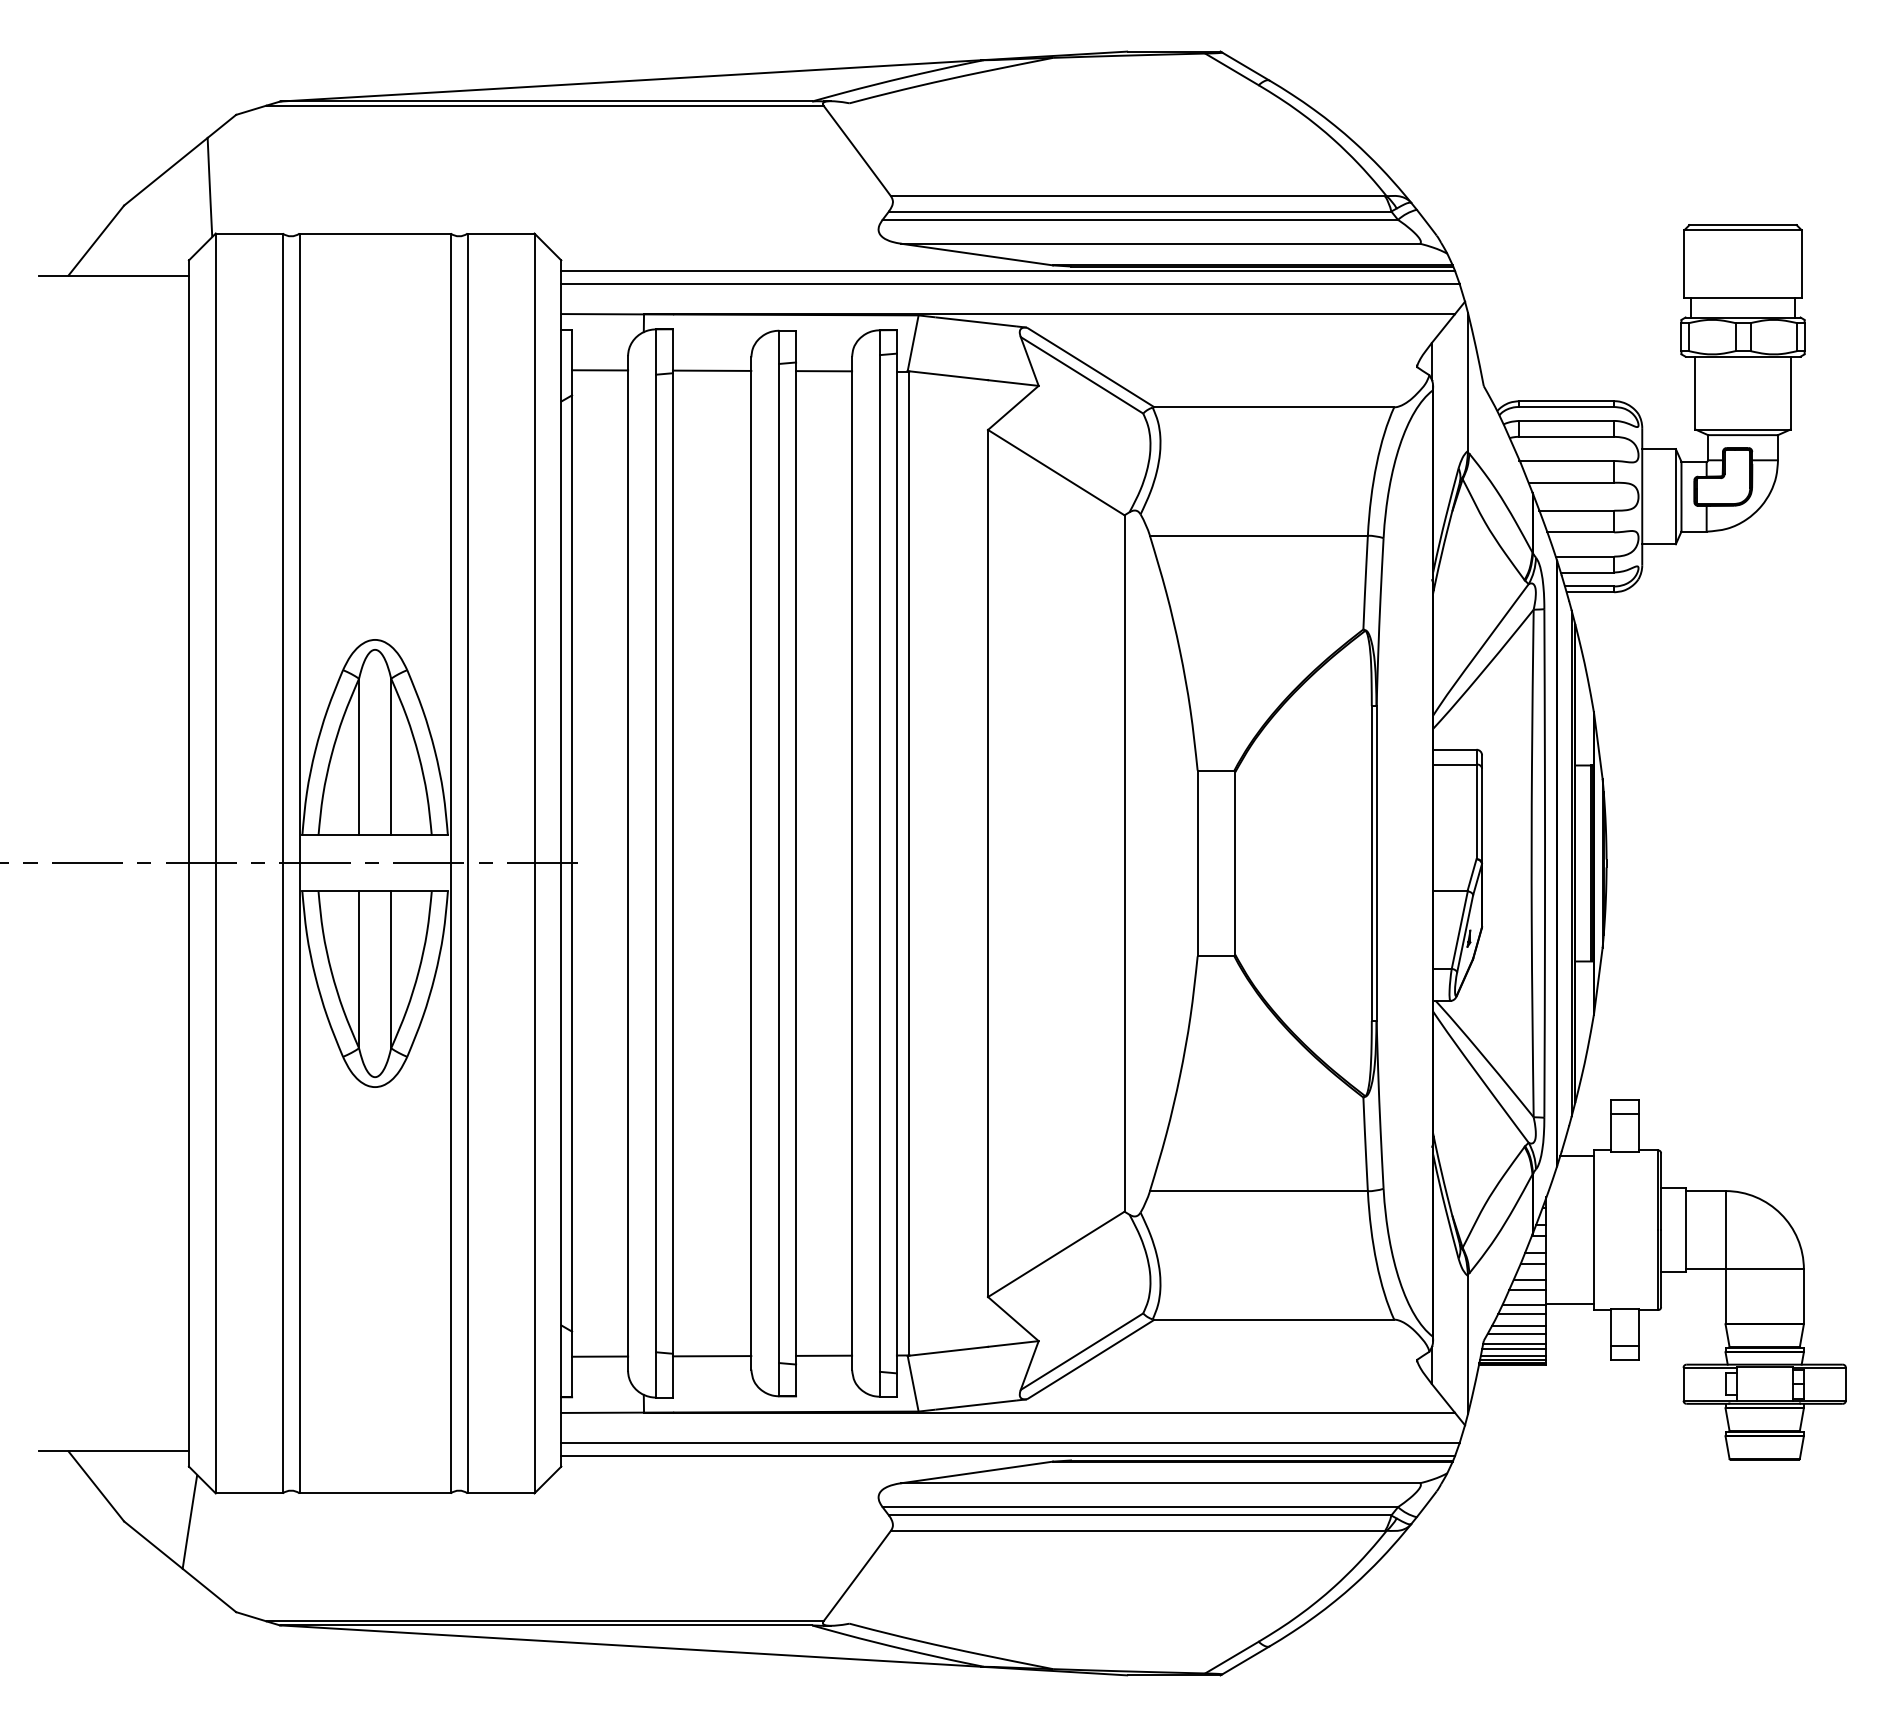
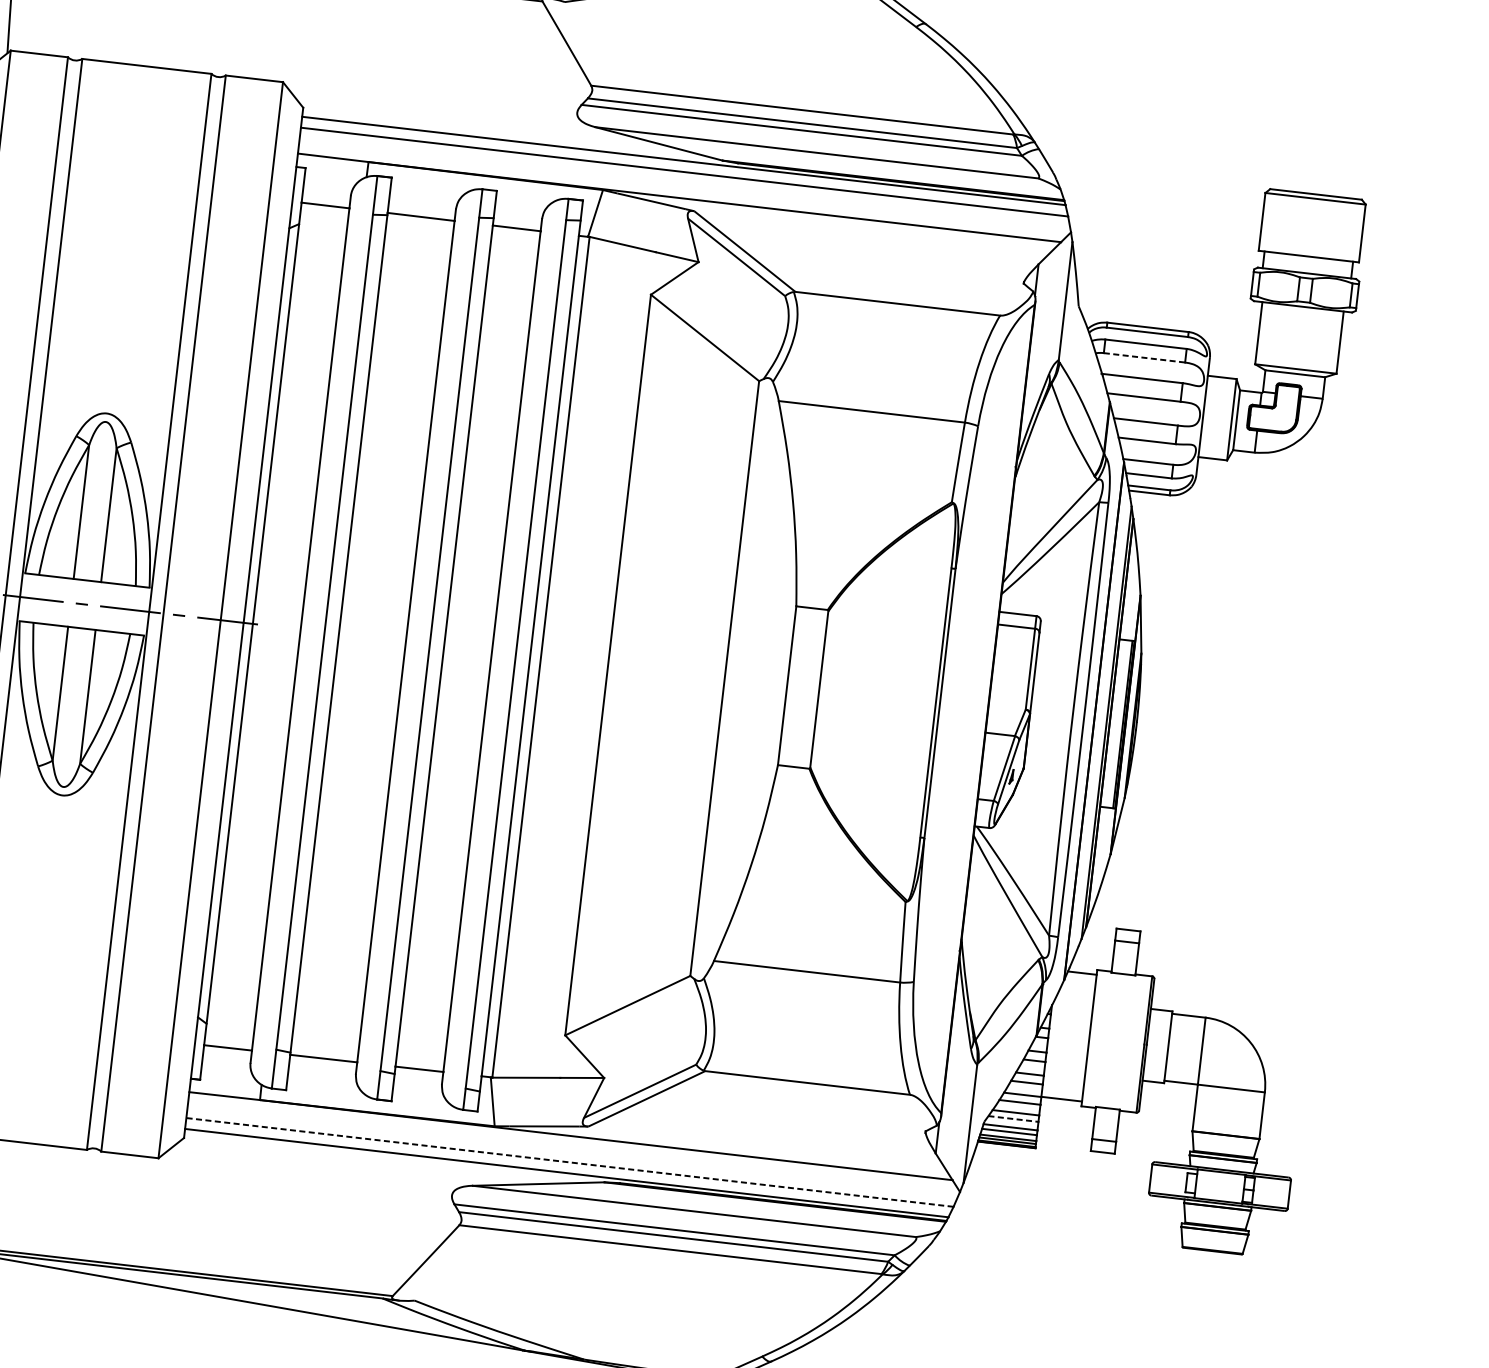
line: (1566, 436) -> (1144, 357), solid -> dashed
line: (1517, 1333) -> (1013, 1118), solid -> dashed
line: (1009, 1443) -> (569, 1162), solid -> dashed

